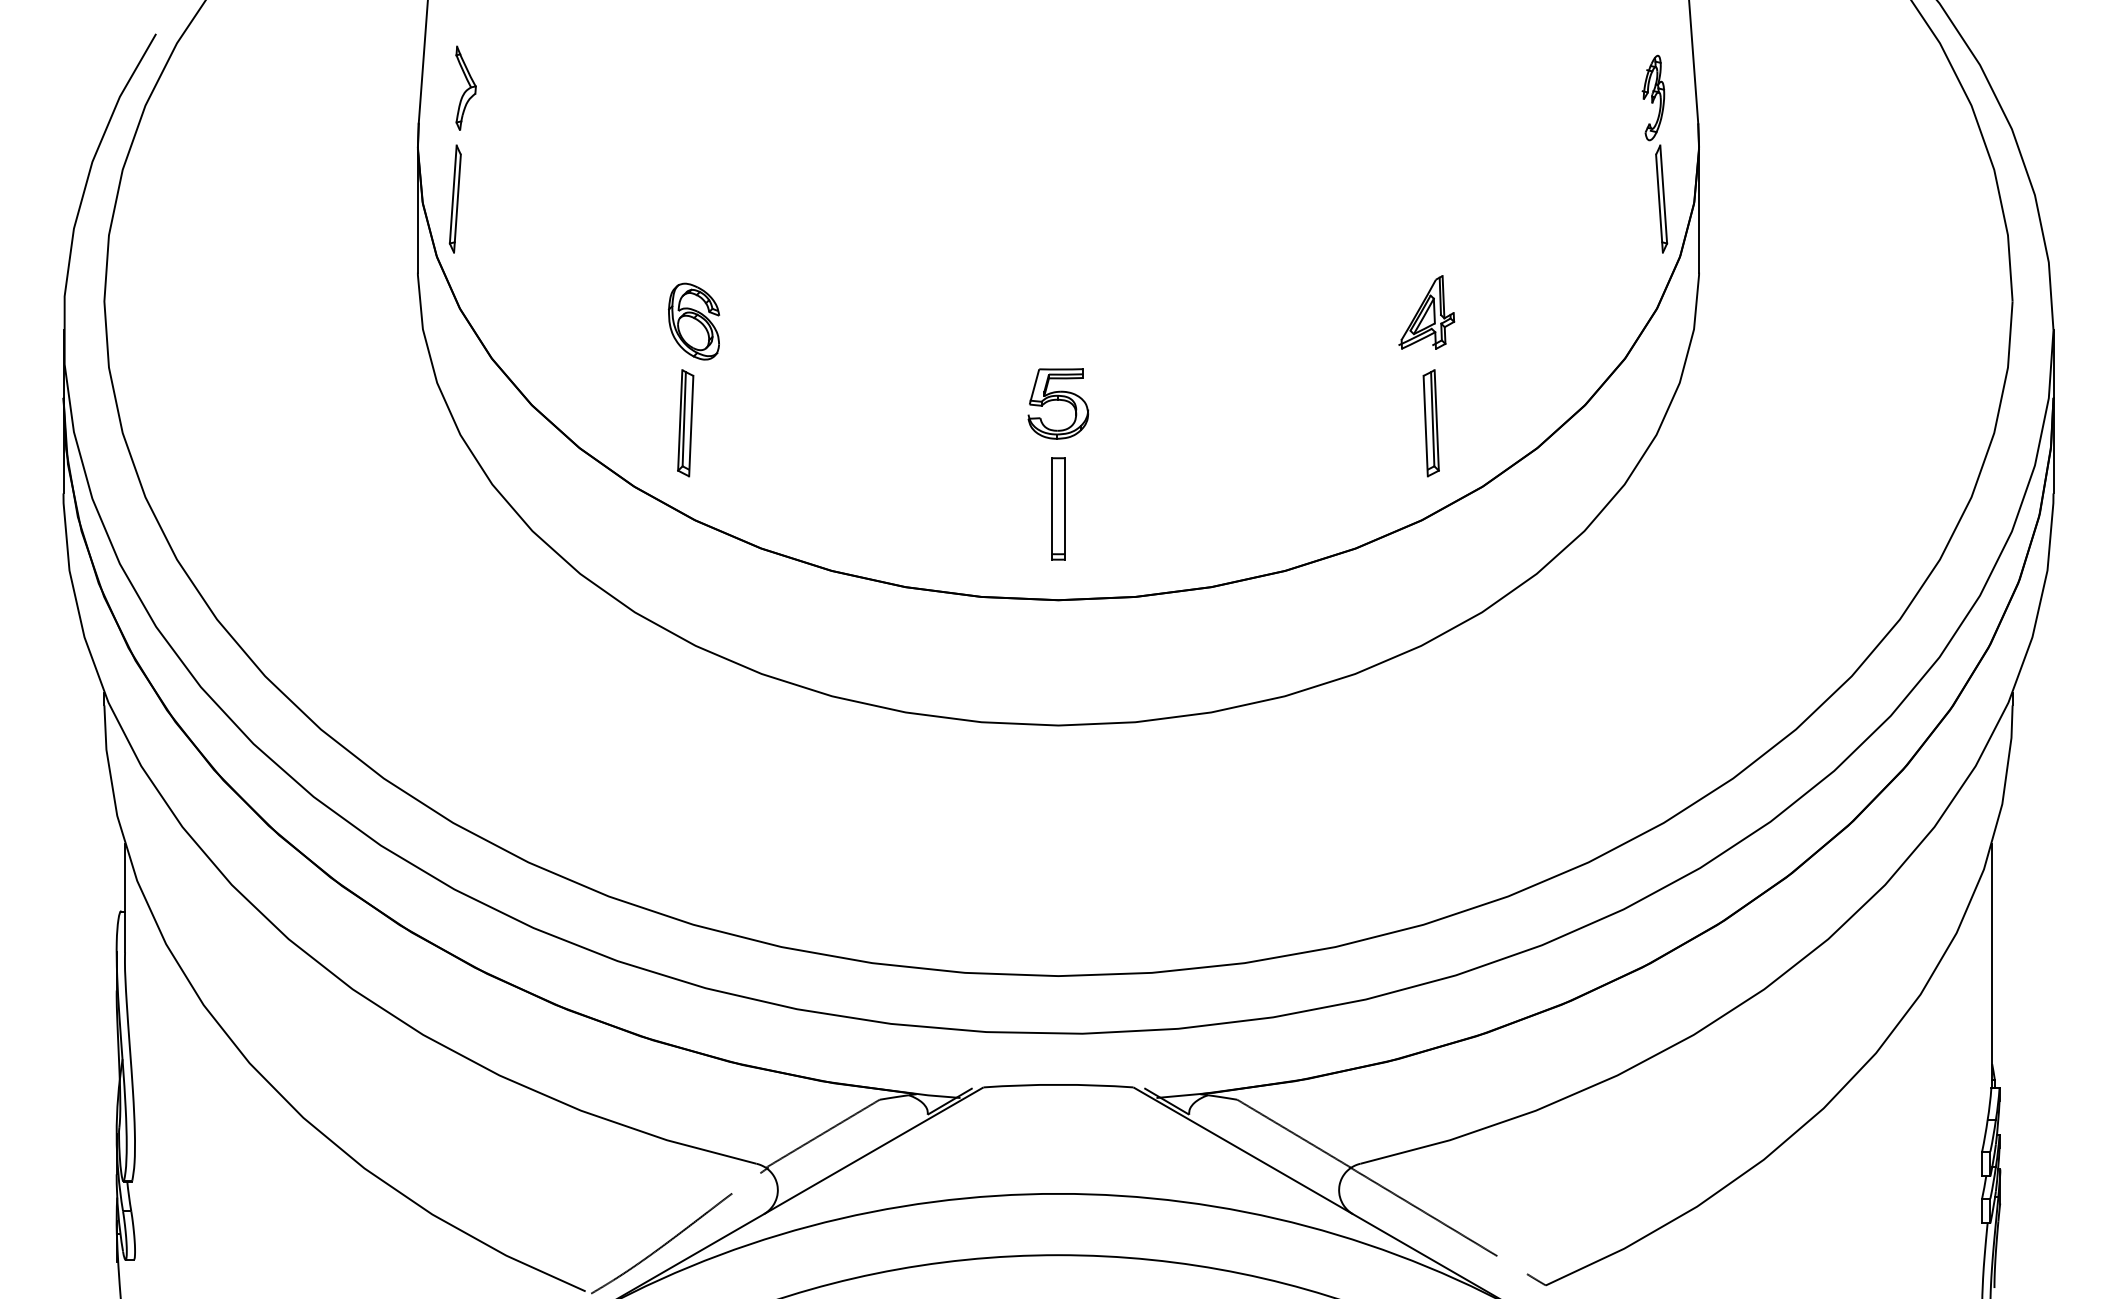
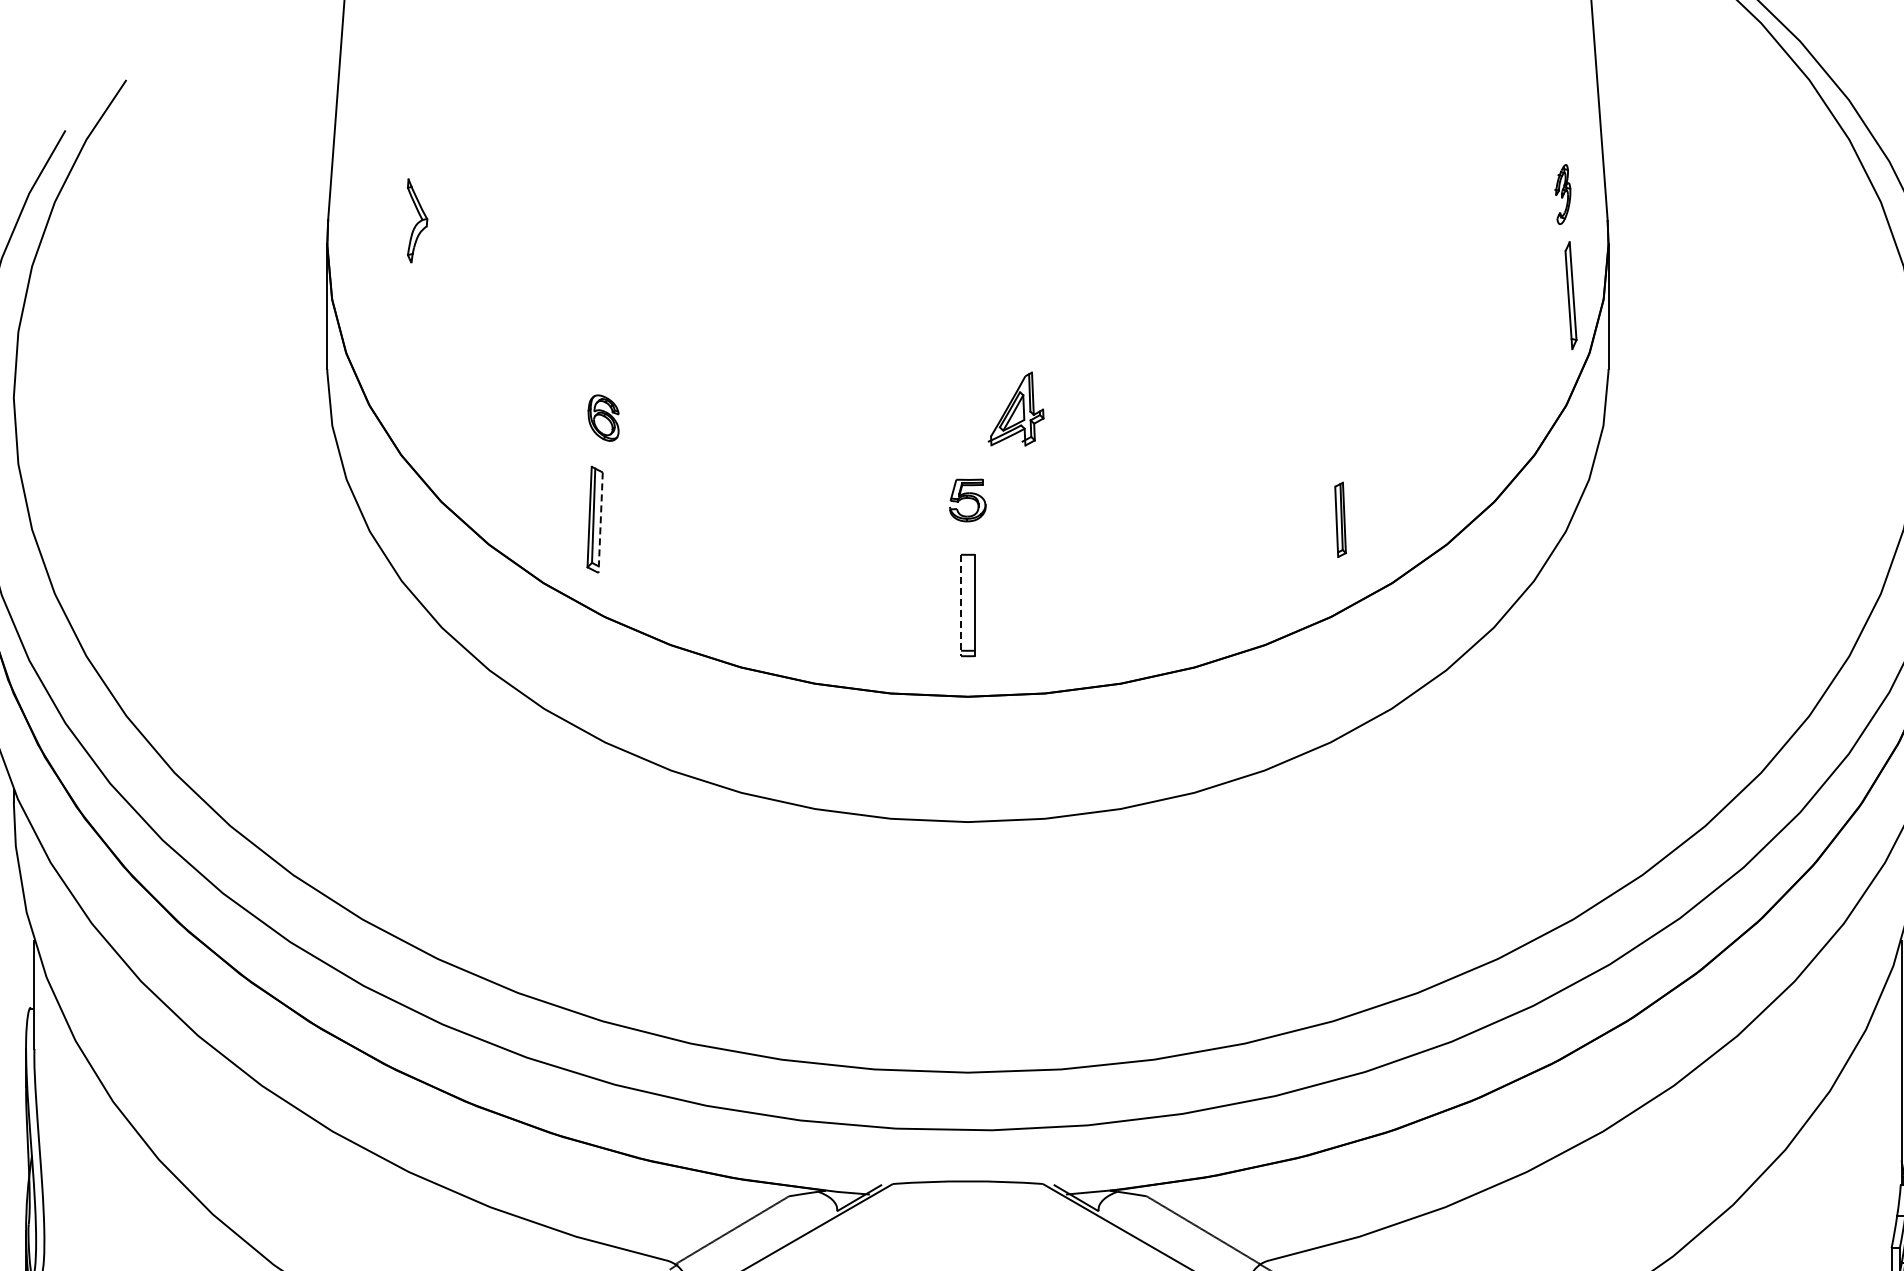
part: (465, 87) -> (416, 220), moved
part: (1653, 97) -> (1562, 194), size x0.7
part: (454, 198) -> (363, 295), removed
part: (1426, 312) -> (1015, 409), moved
part: (694, 321) -> (603, 418), size x0.6
part: (1058, 403) -> (967, 500), size x0.6
part: (1430, 423) -> (1339, 520), size x0.7
line: (691, 426) -> (600, 523), solid -> dashed
line: (1051, 508) -> (960, 605), solid -> dashed

